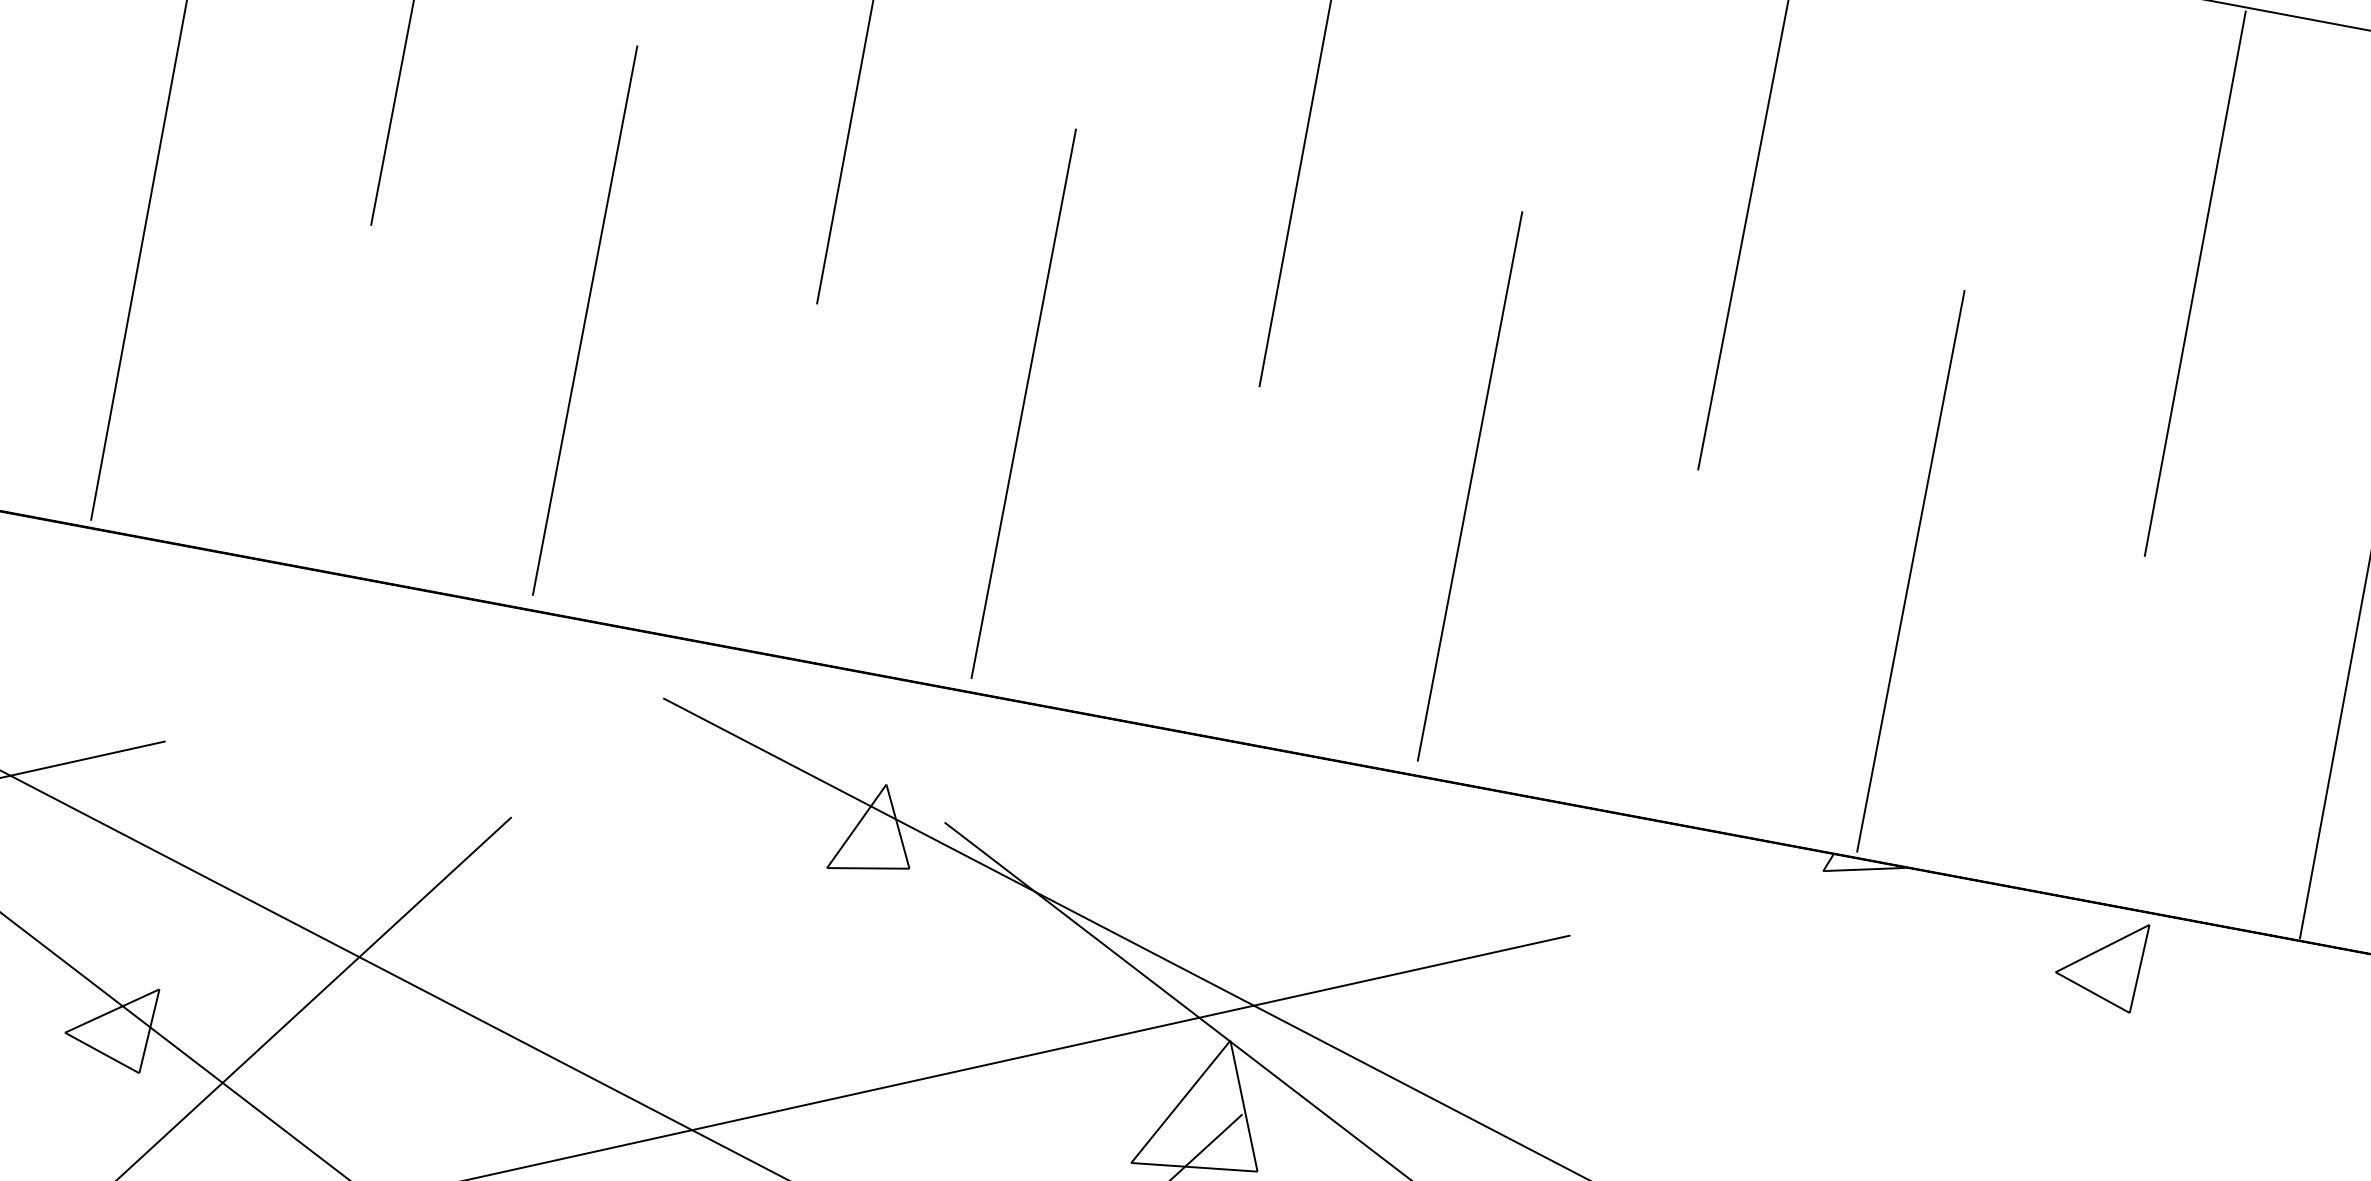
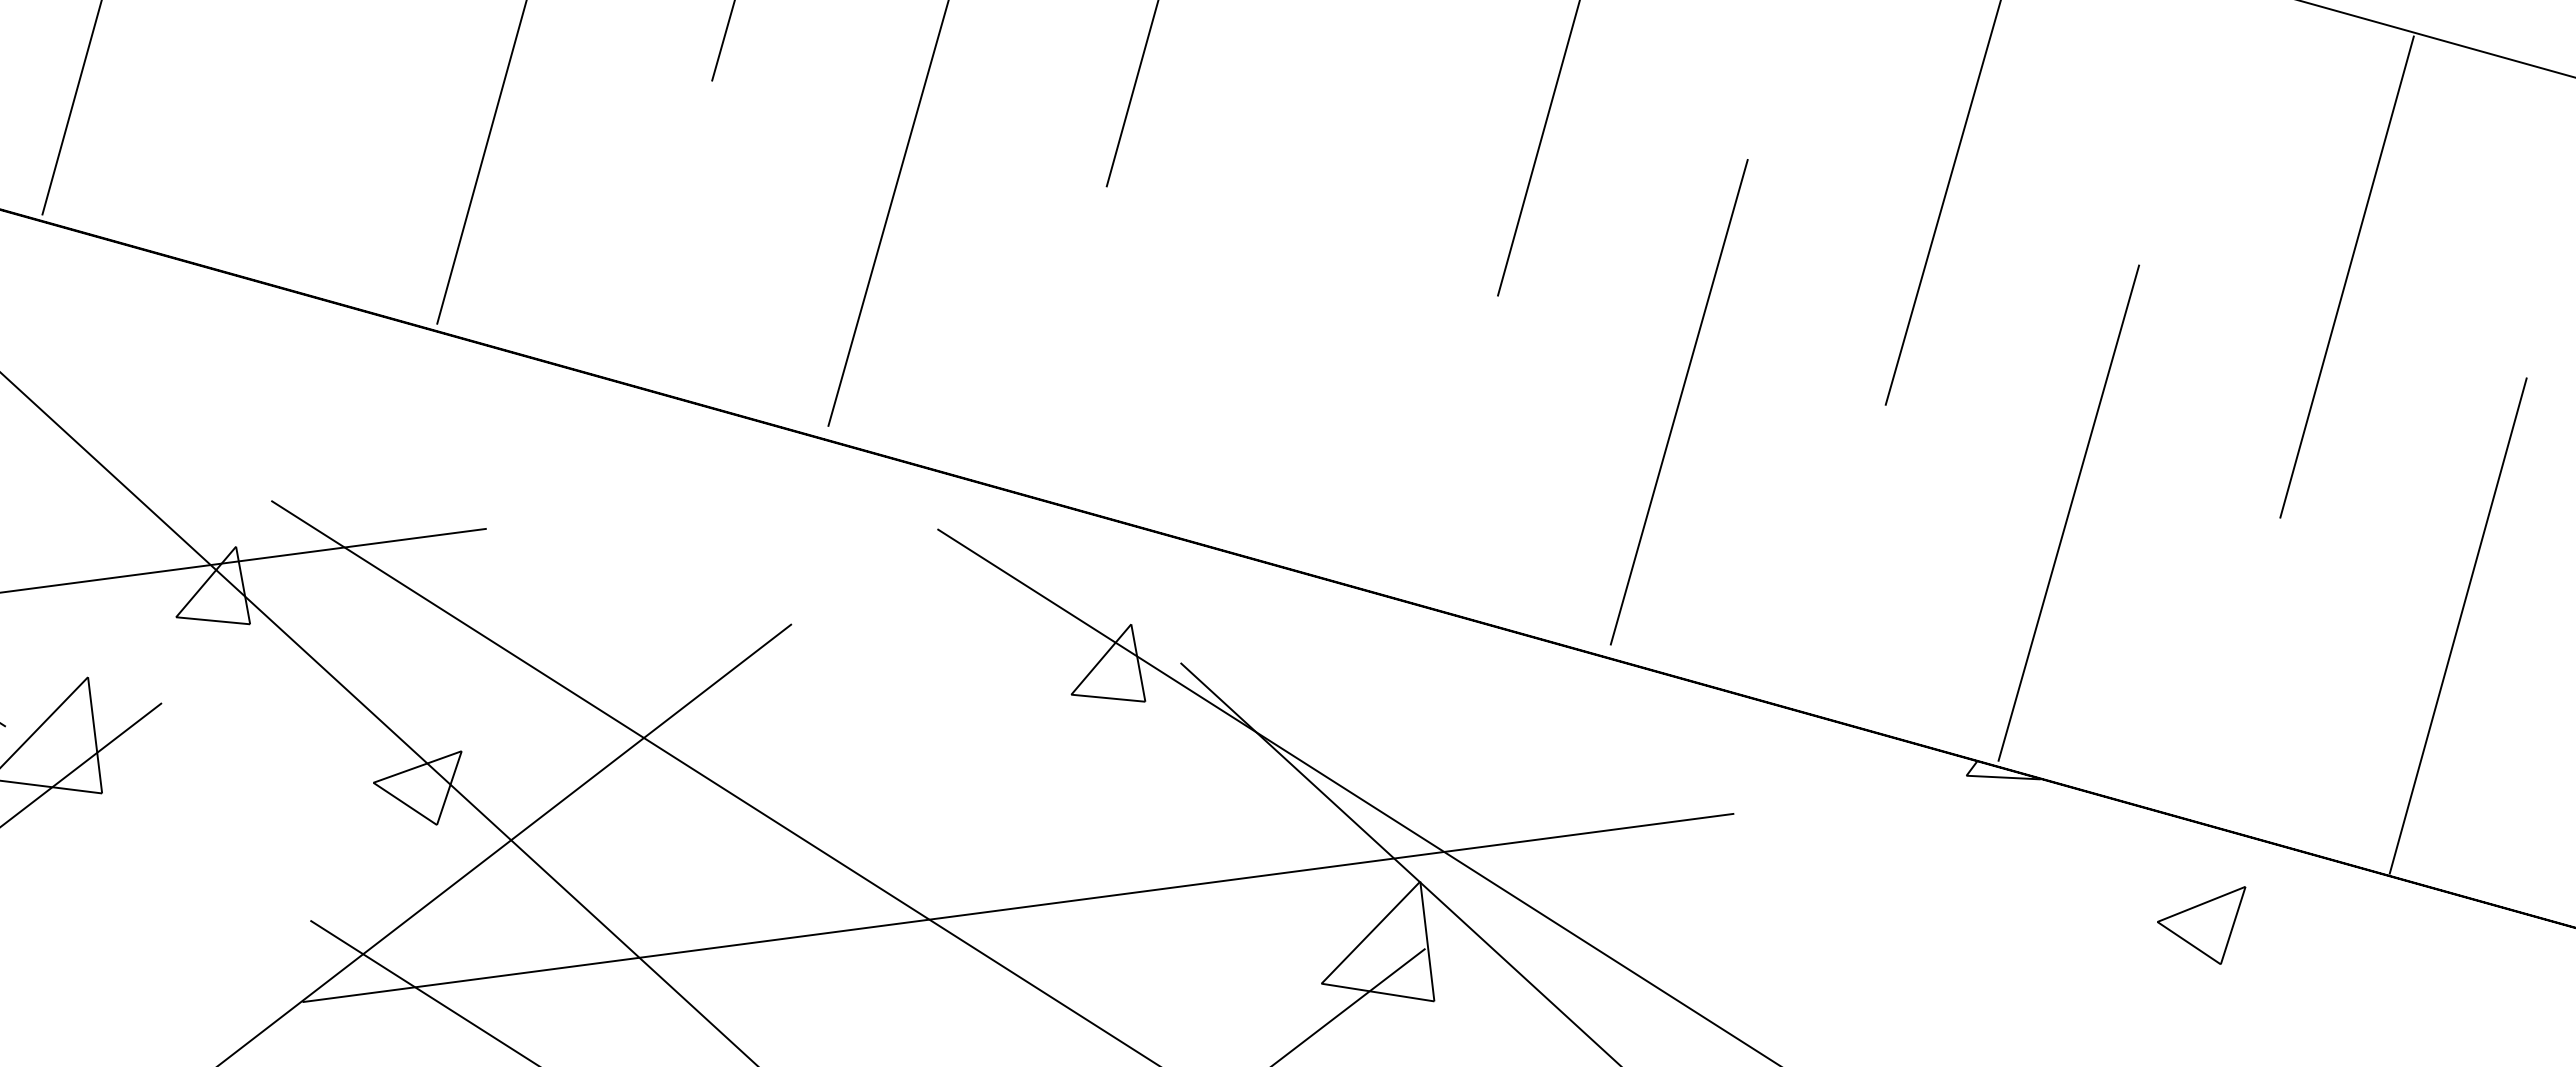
line: (1023, 403) -> (1284, 292), removed
part: (2104, 971) -> (2201, 925), moved

